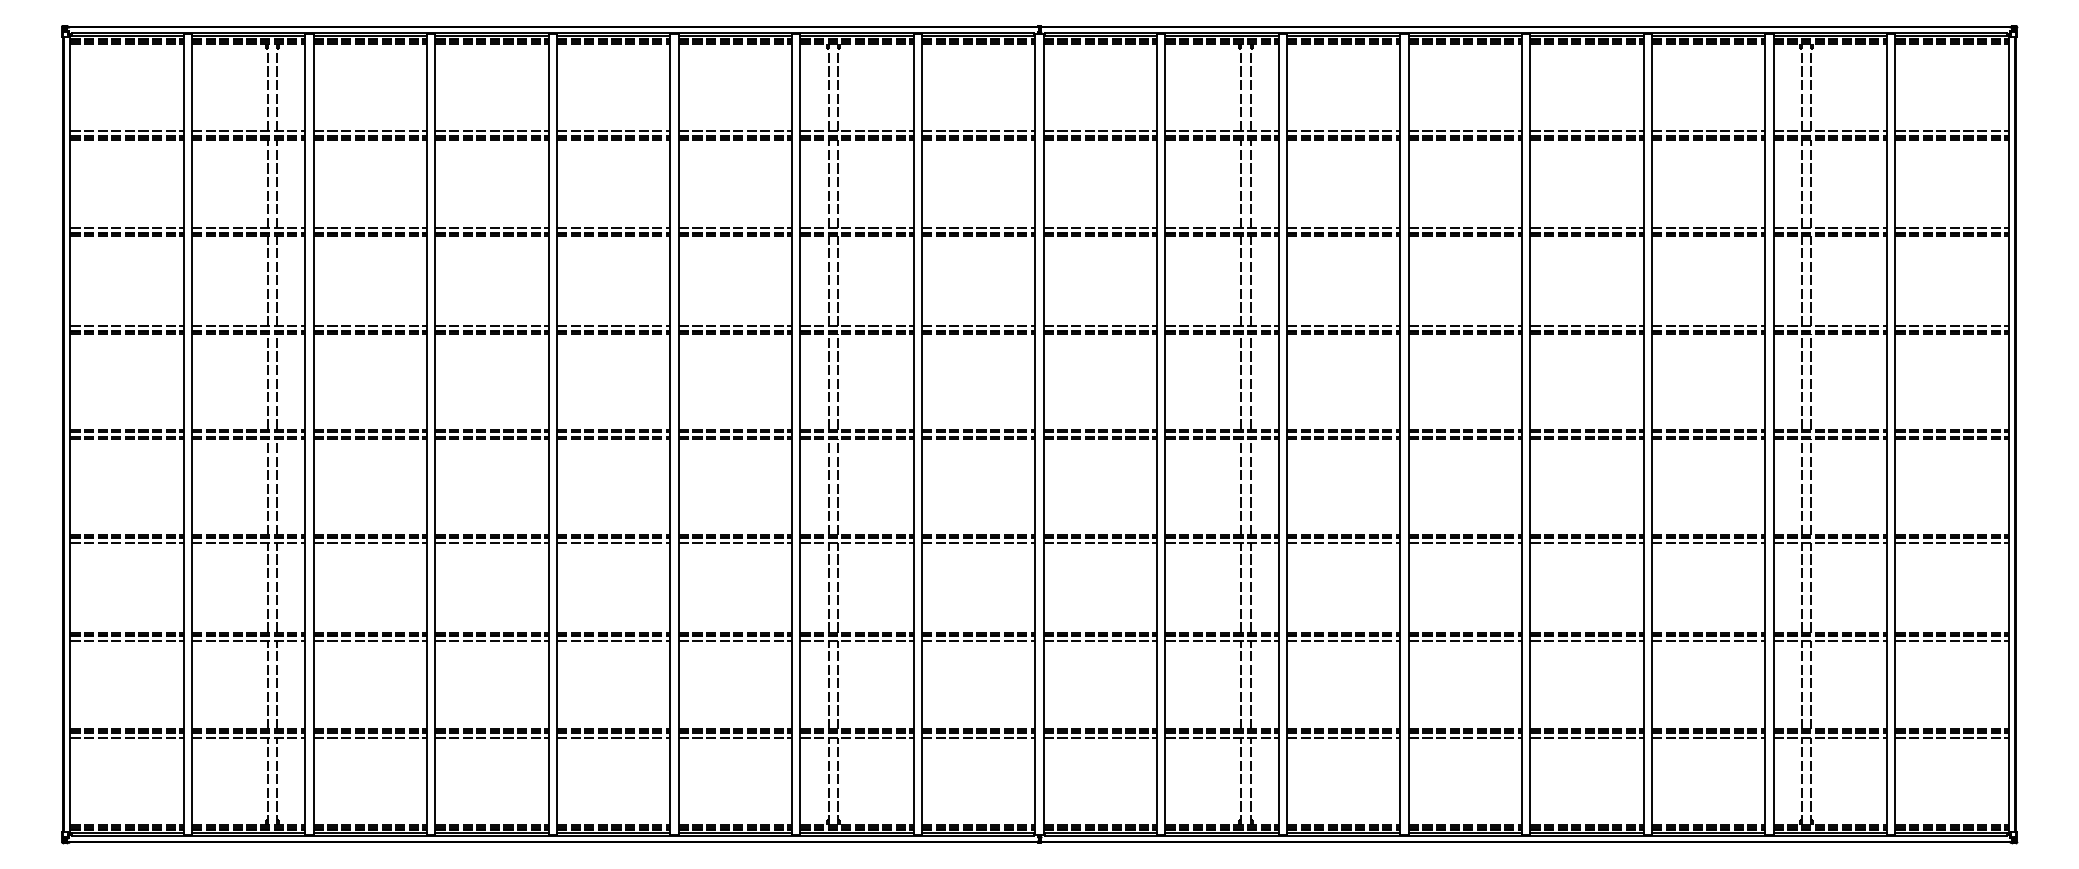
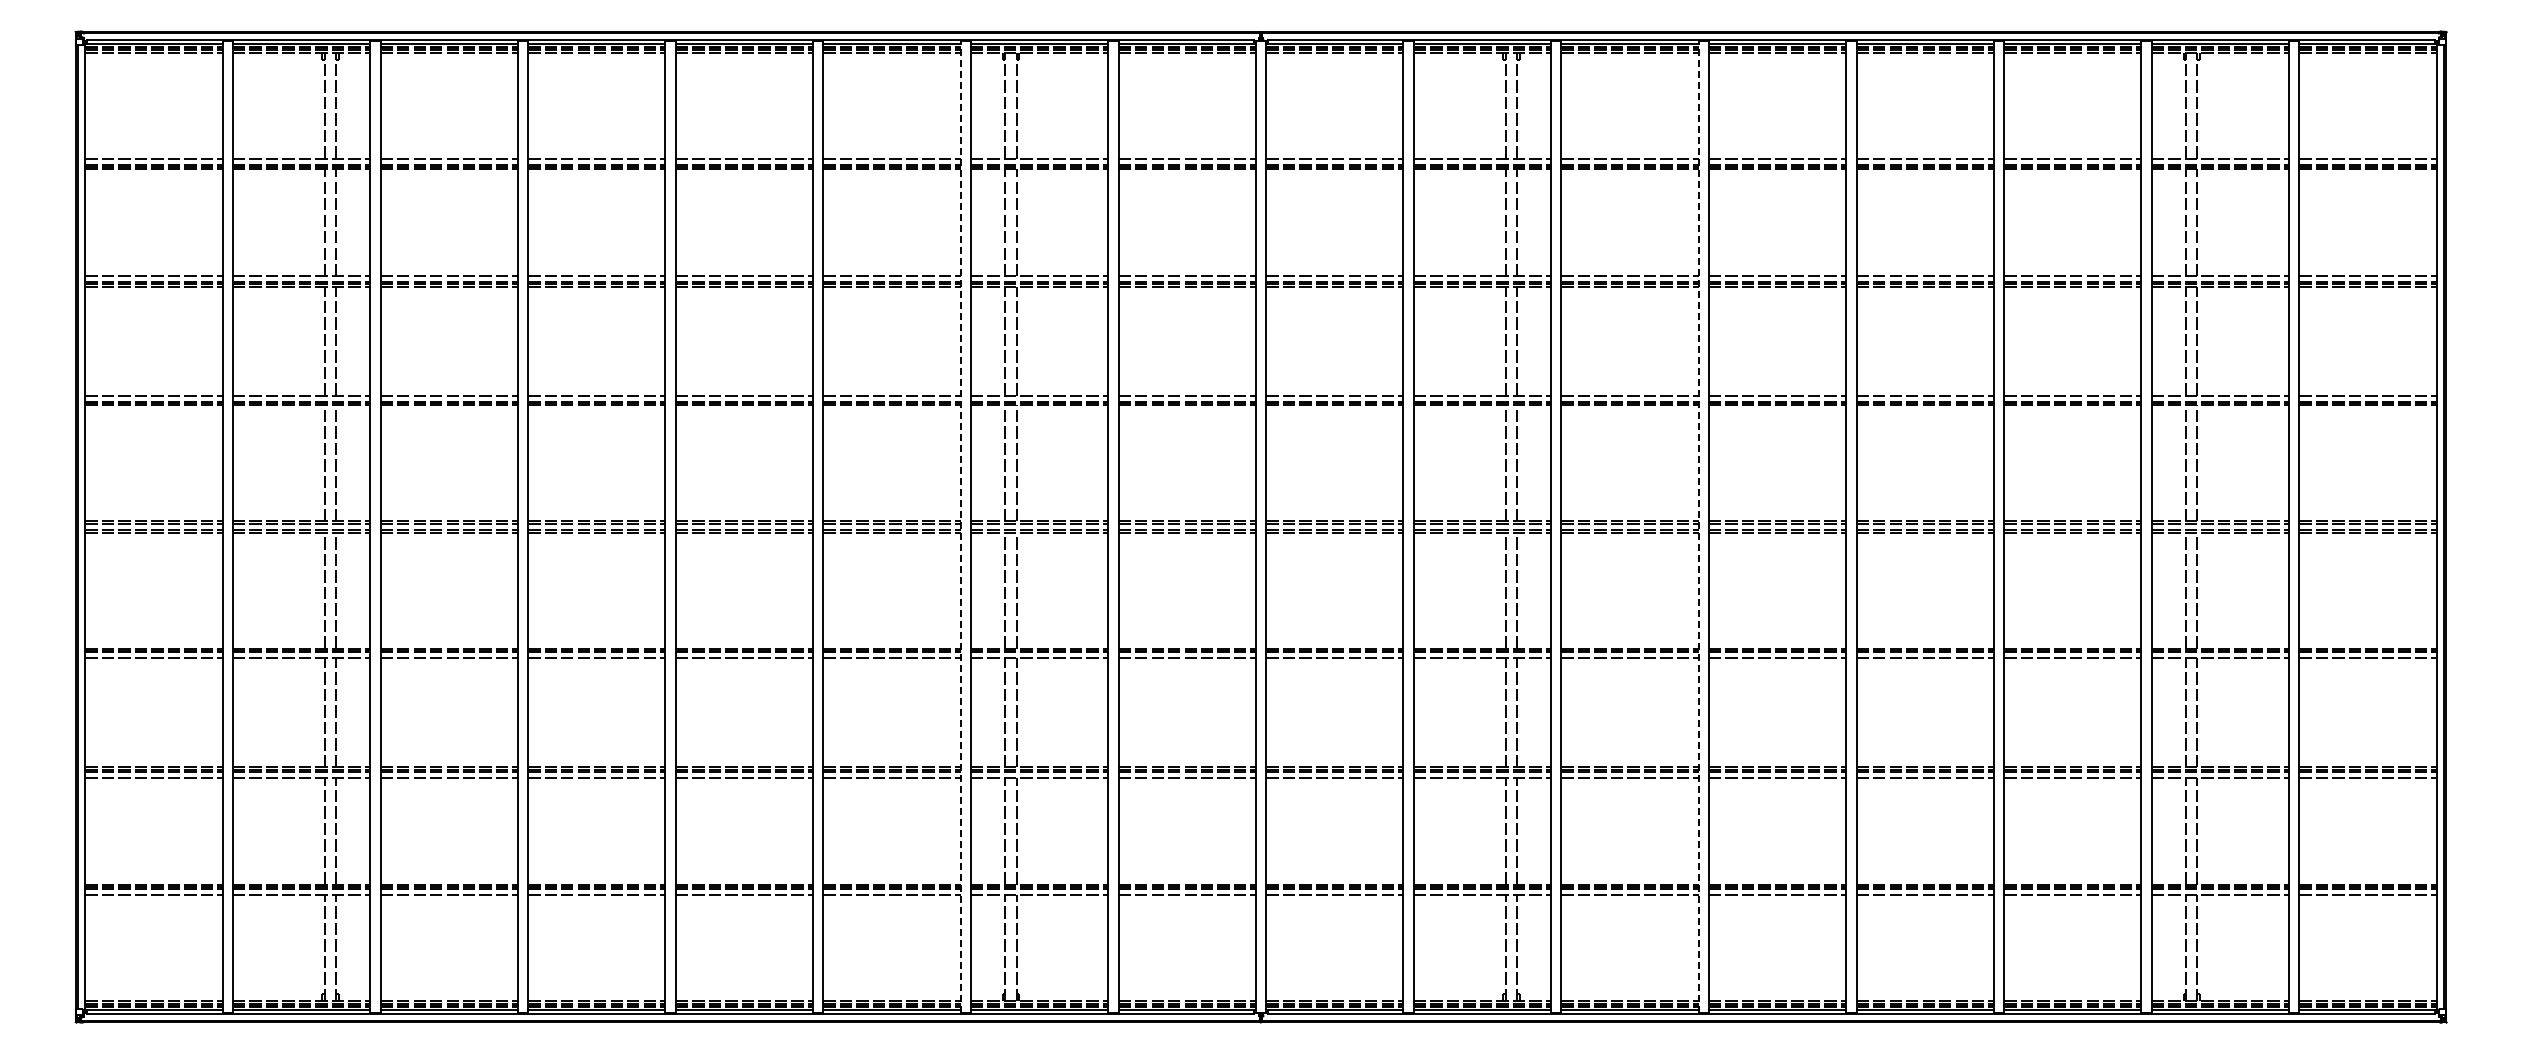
line: (791, 434) -> (960, 526), solid -> dashed
line: (1400, 434) -> (1698, 526), solid -> dashed

